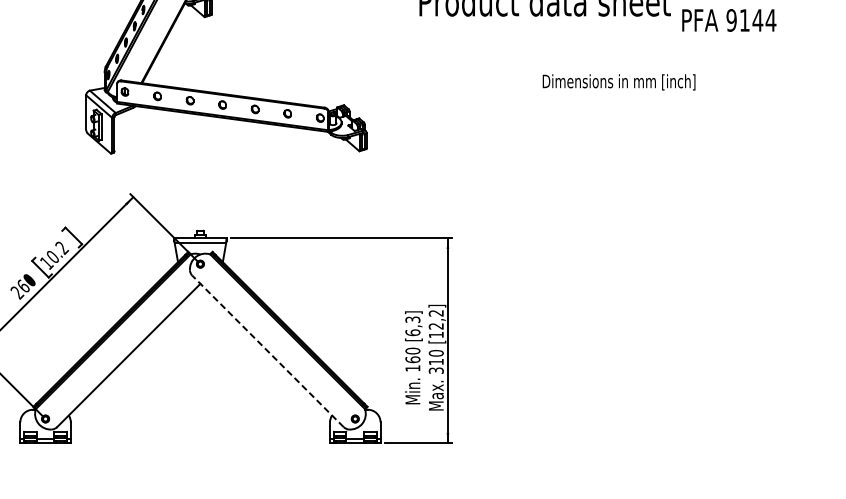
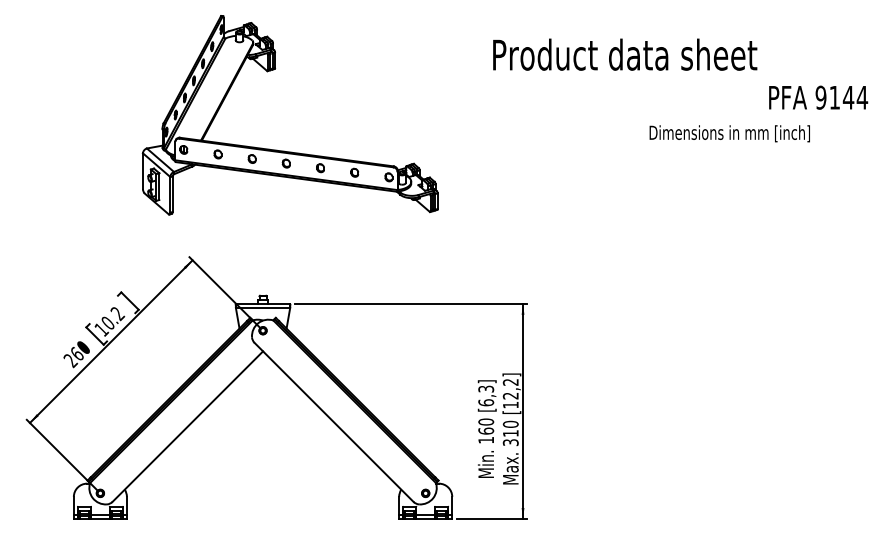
text: (729, 20) -> (818, 97), moved
text: (618, 82) -> (729, 133), moved
line: (267, 351) -> (333, 422), dashed -> solid

